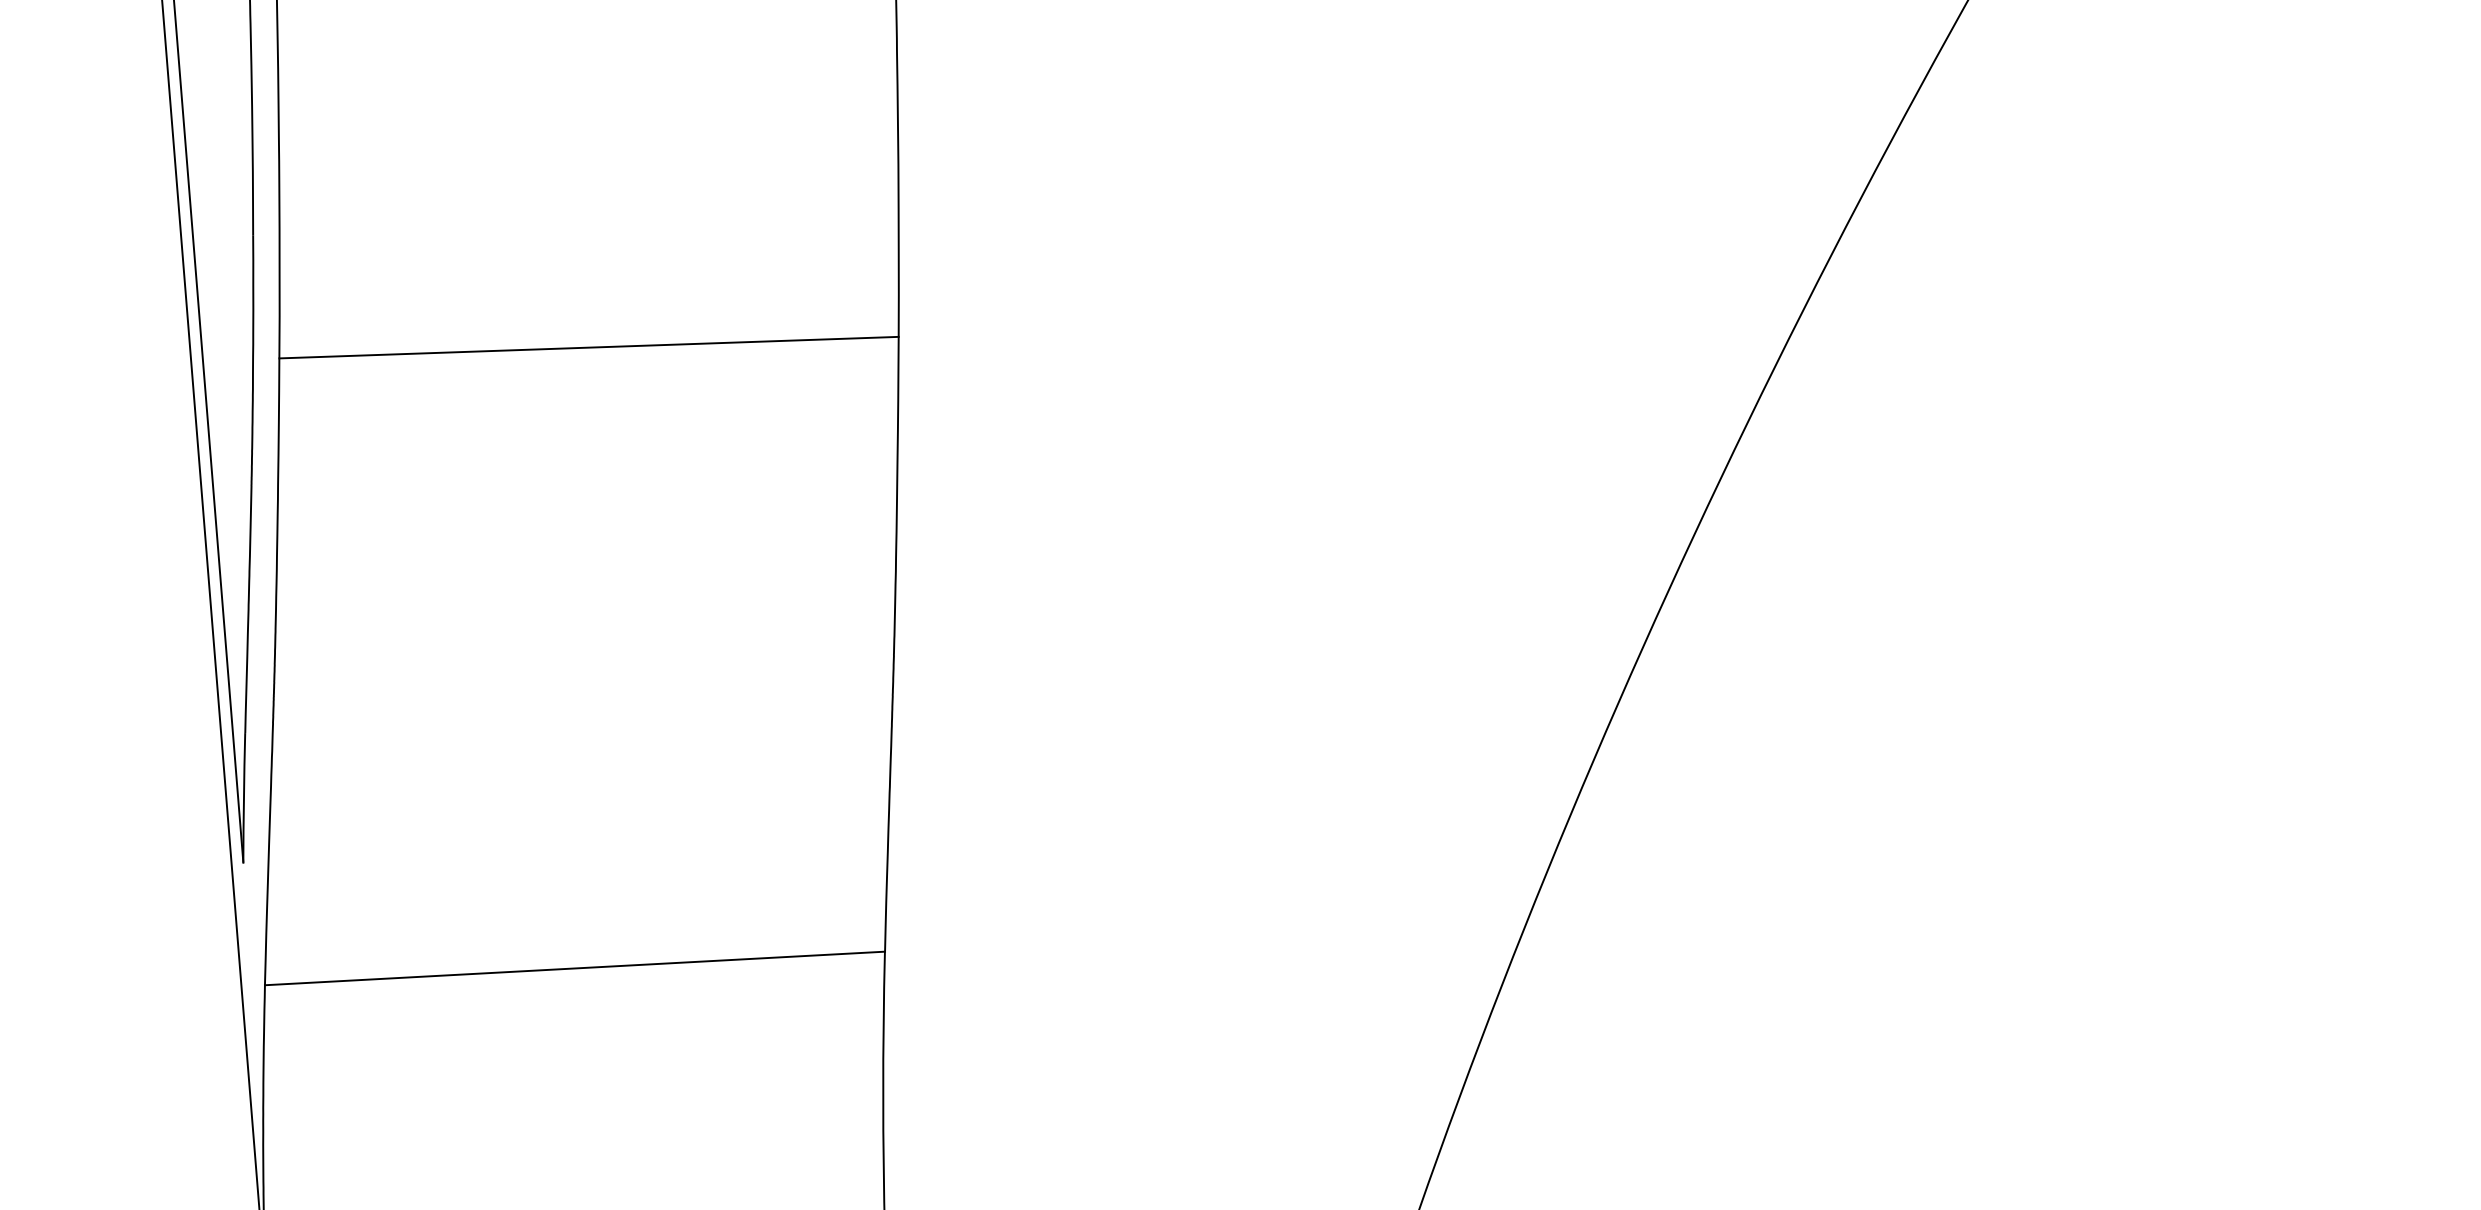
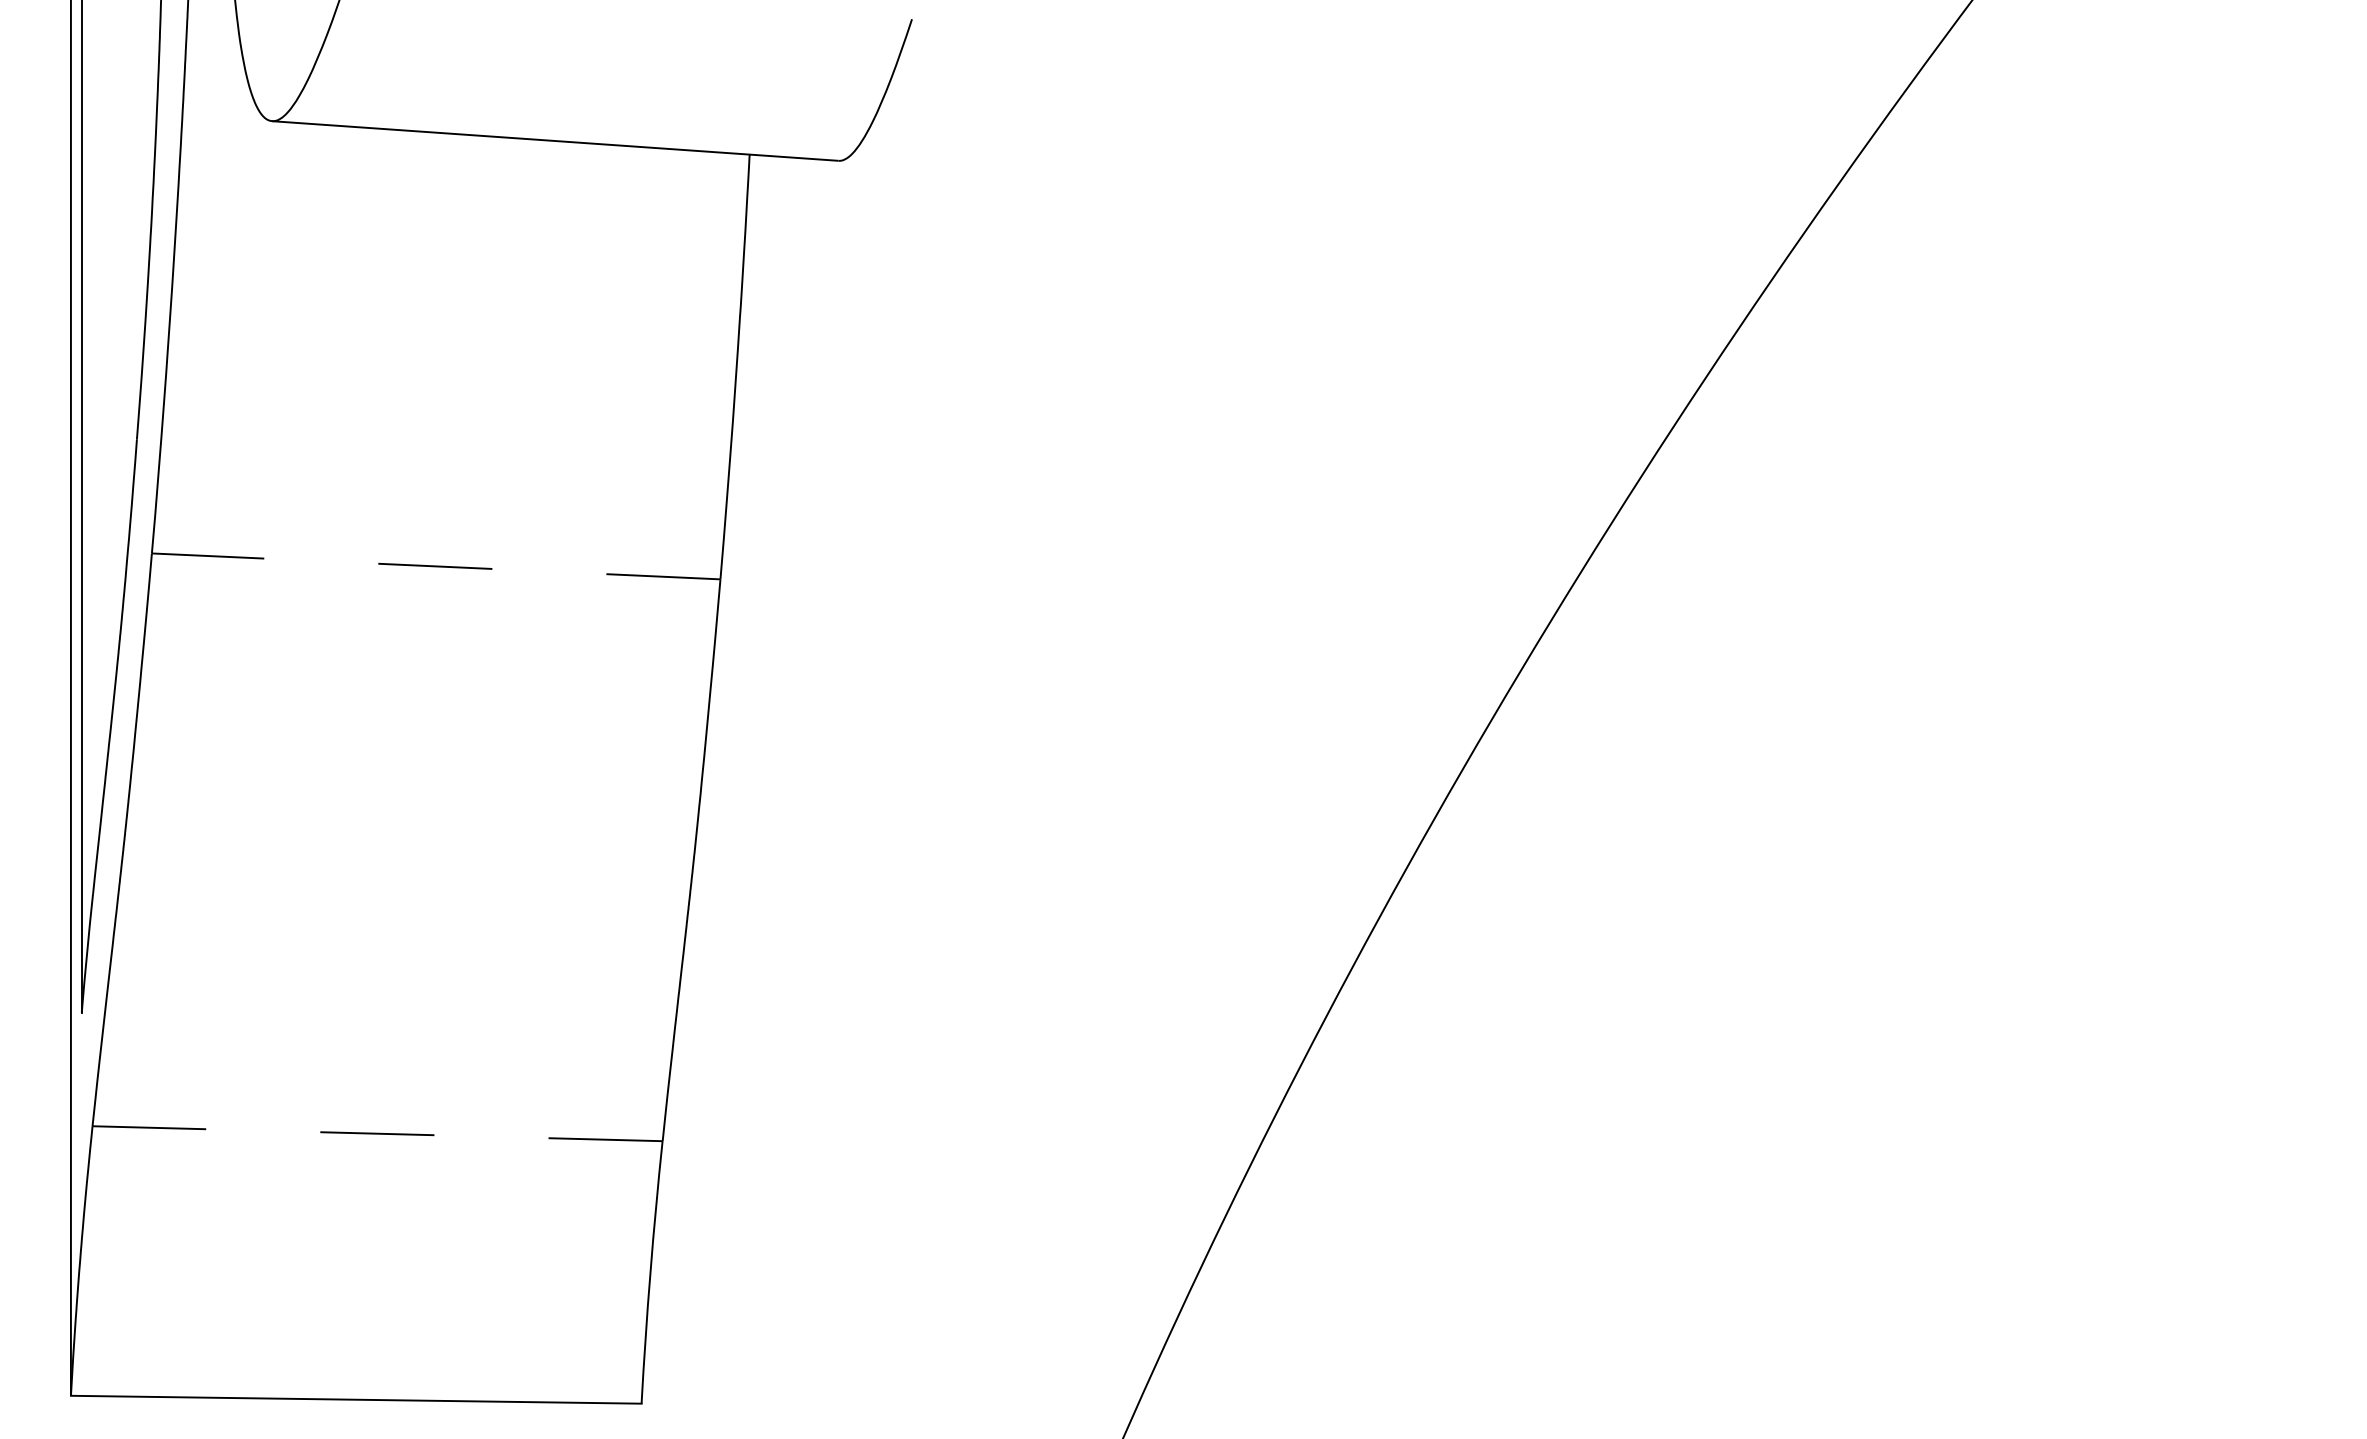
line: (589, 347) -> (436, 566), solid -> dashed
line: (574, 968) -> (377, 1133), solid -> dashed

